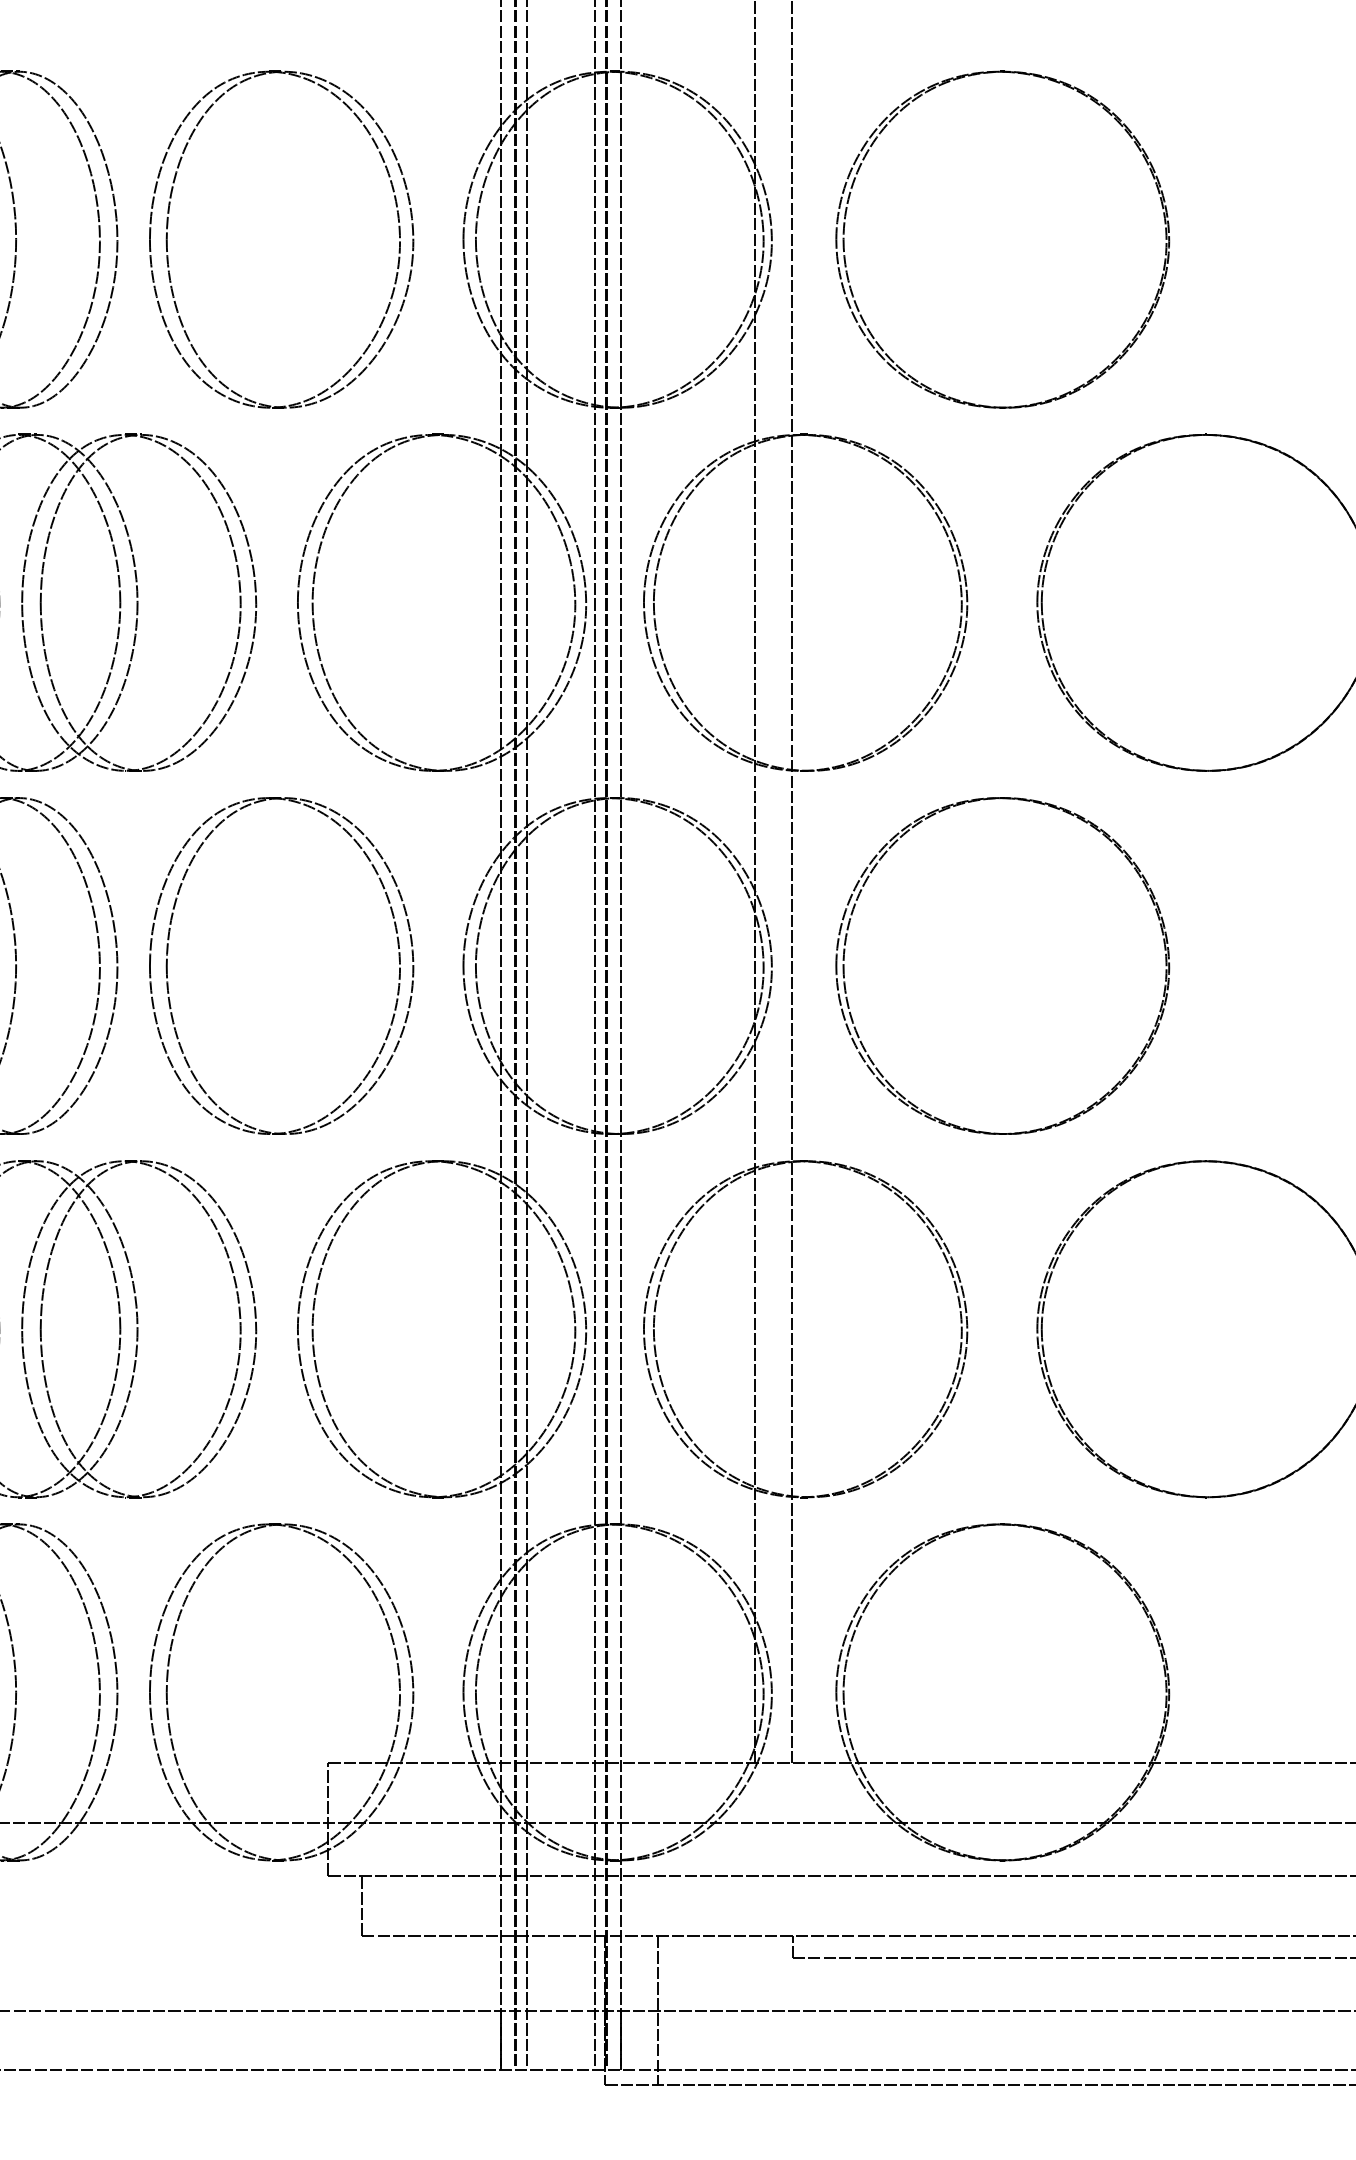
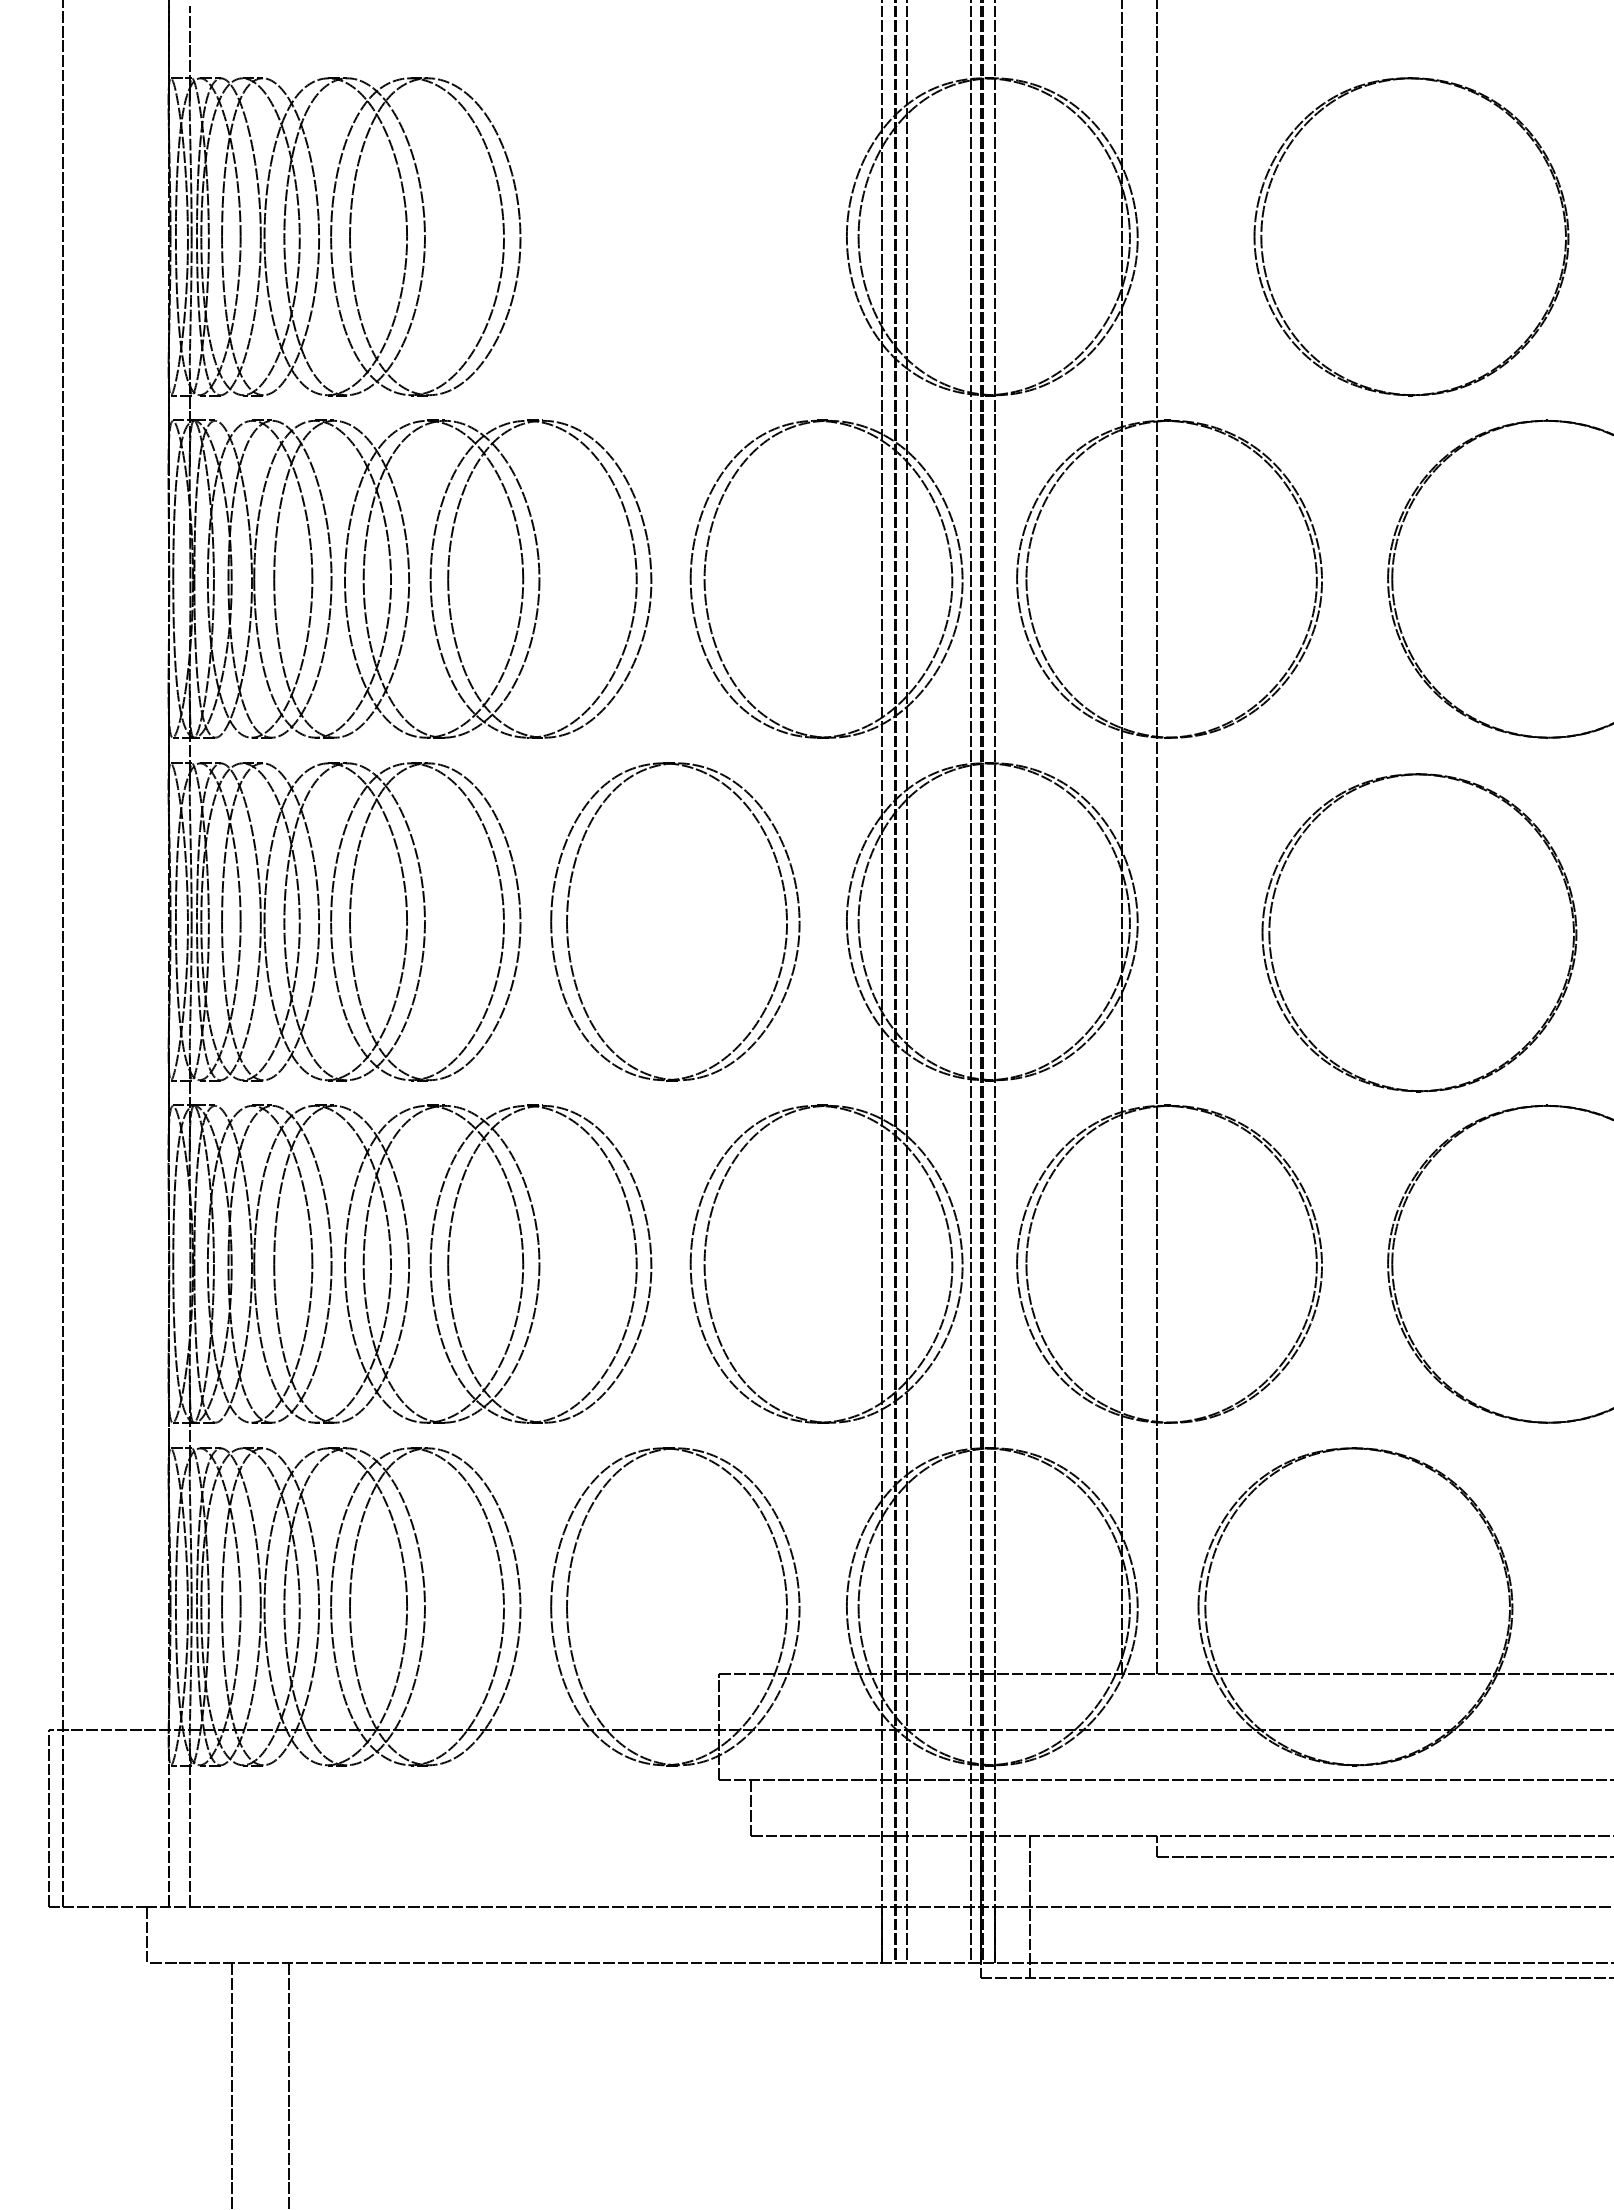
part: (846, 214) -> (1264, 212), moved
part: (168, 233) -> (568, 230), removed
part: (846, 940) -> (1272, 908), moved

